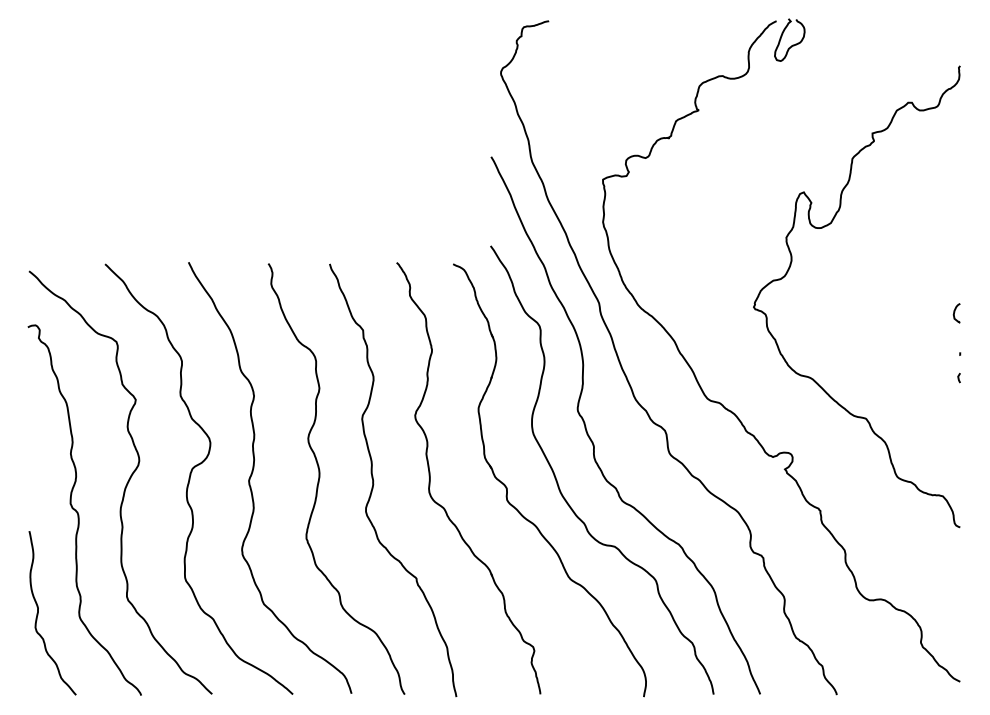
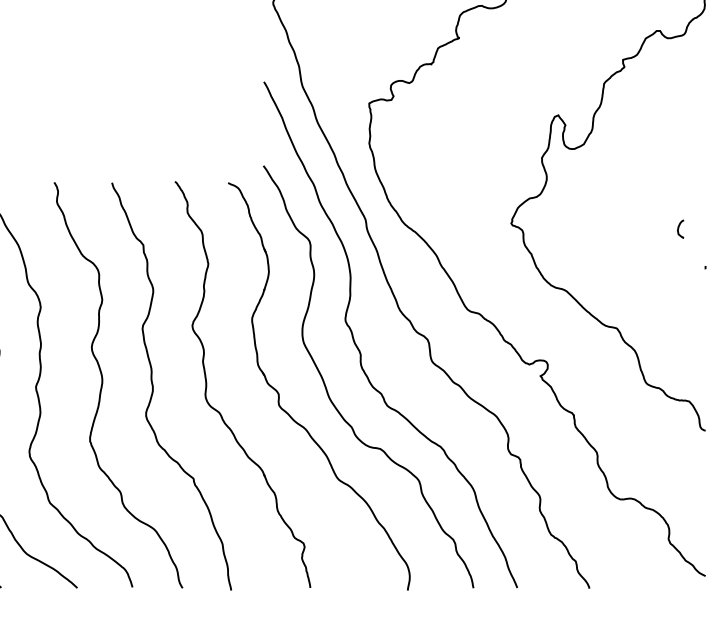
curve: (955, 312) -> (679, 228), moved
curve: (958, 377) -> (703, 289), removed

